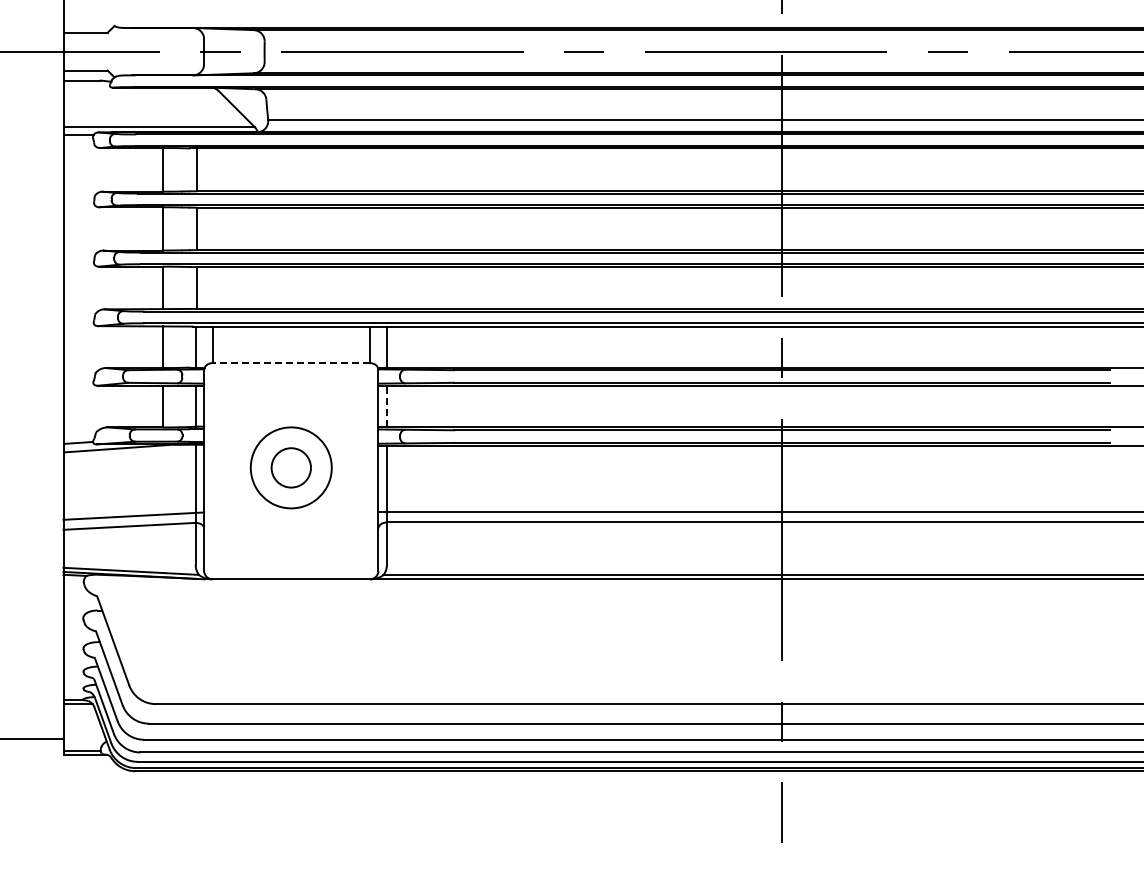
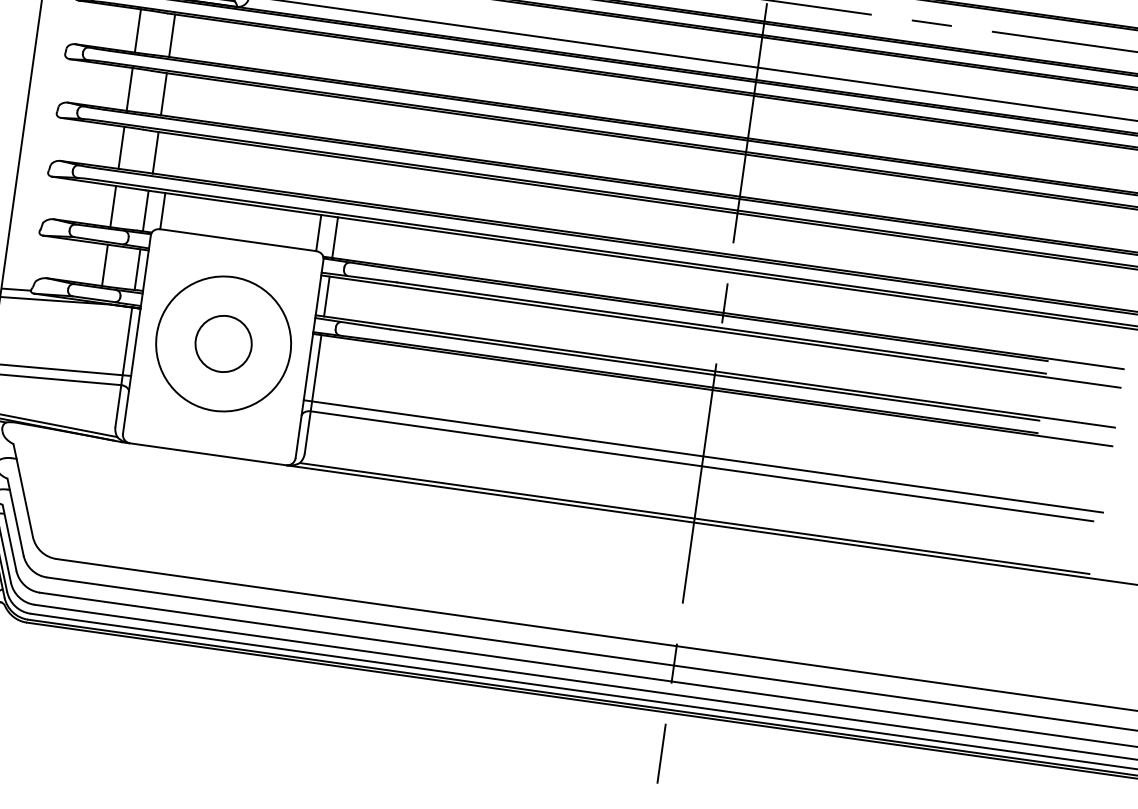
line: (291, 363) -> (238, 240), dashed -> solid
line: (386, 406) -> (326, 296), dashed -> solid
circle: (290, 467) -> (222, 343), size x1.67
circle: (291, 467) -> (223, 343), size x1.43

